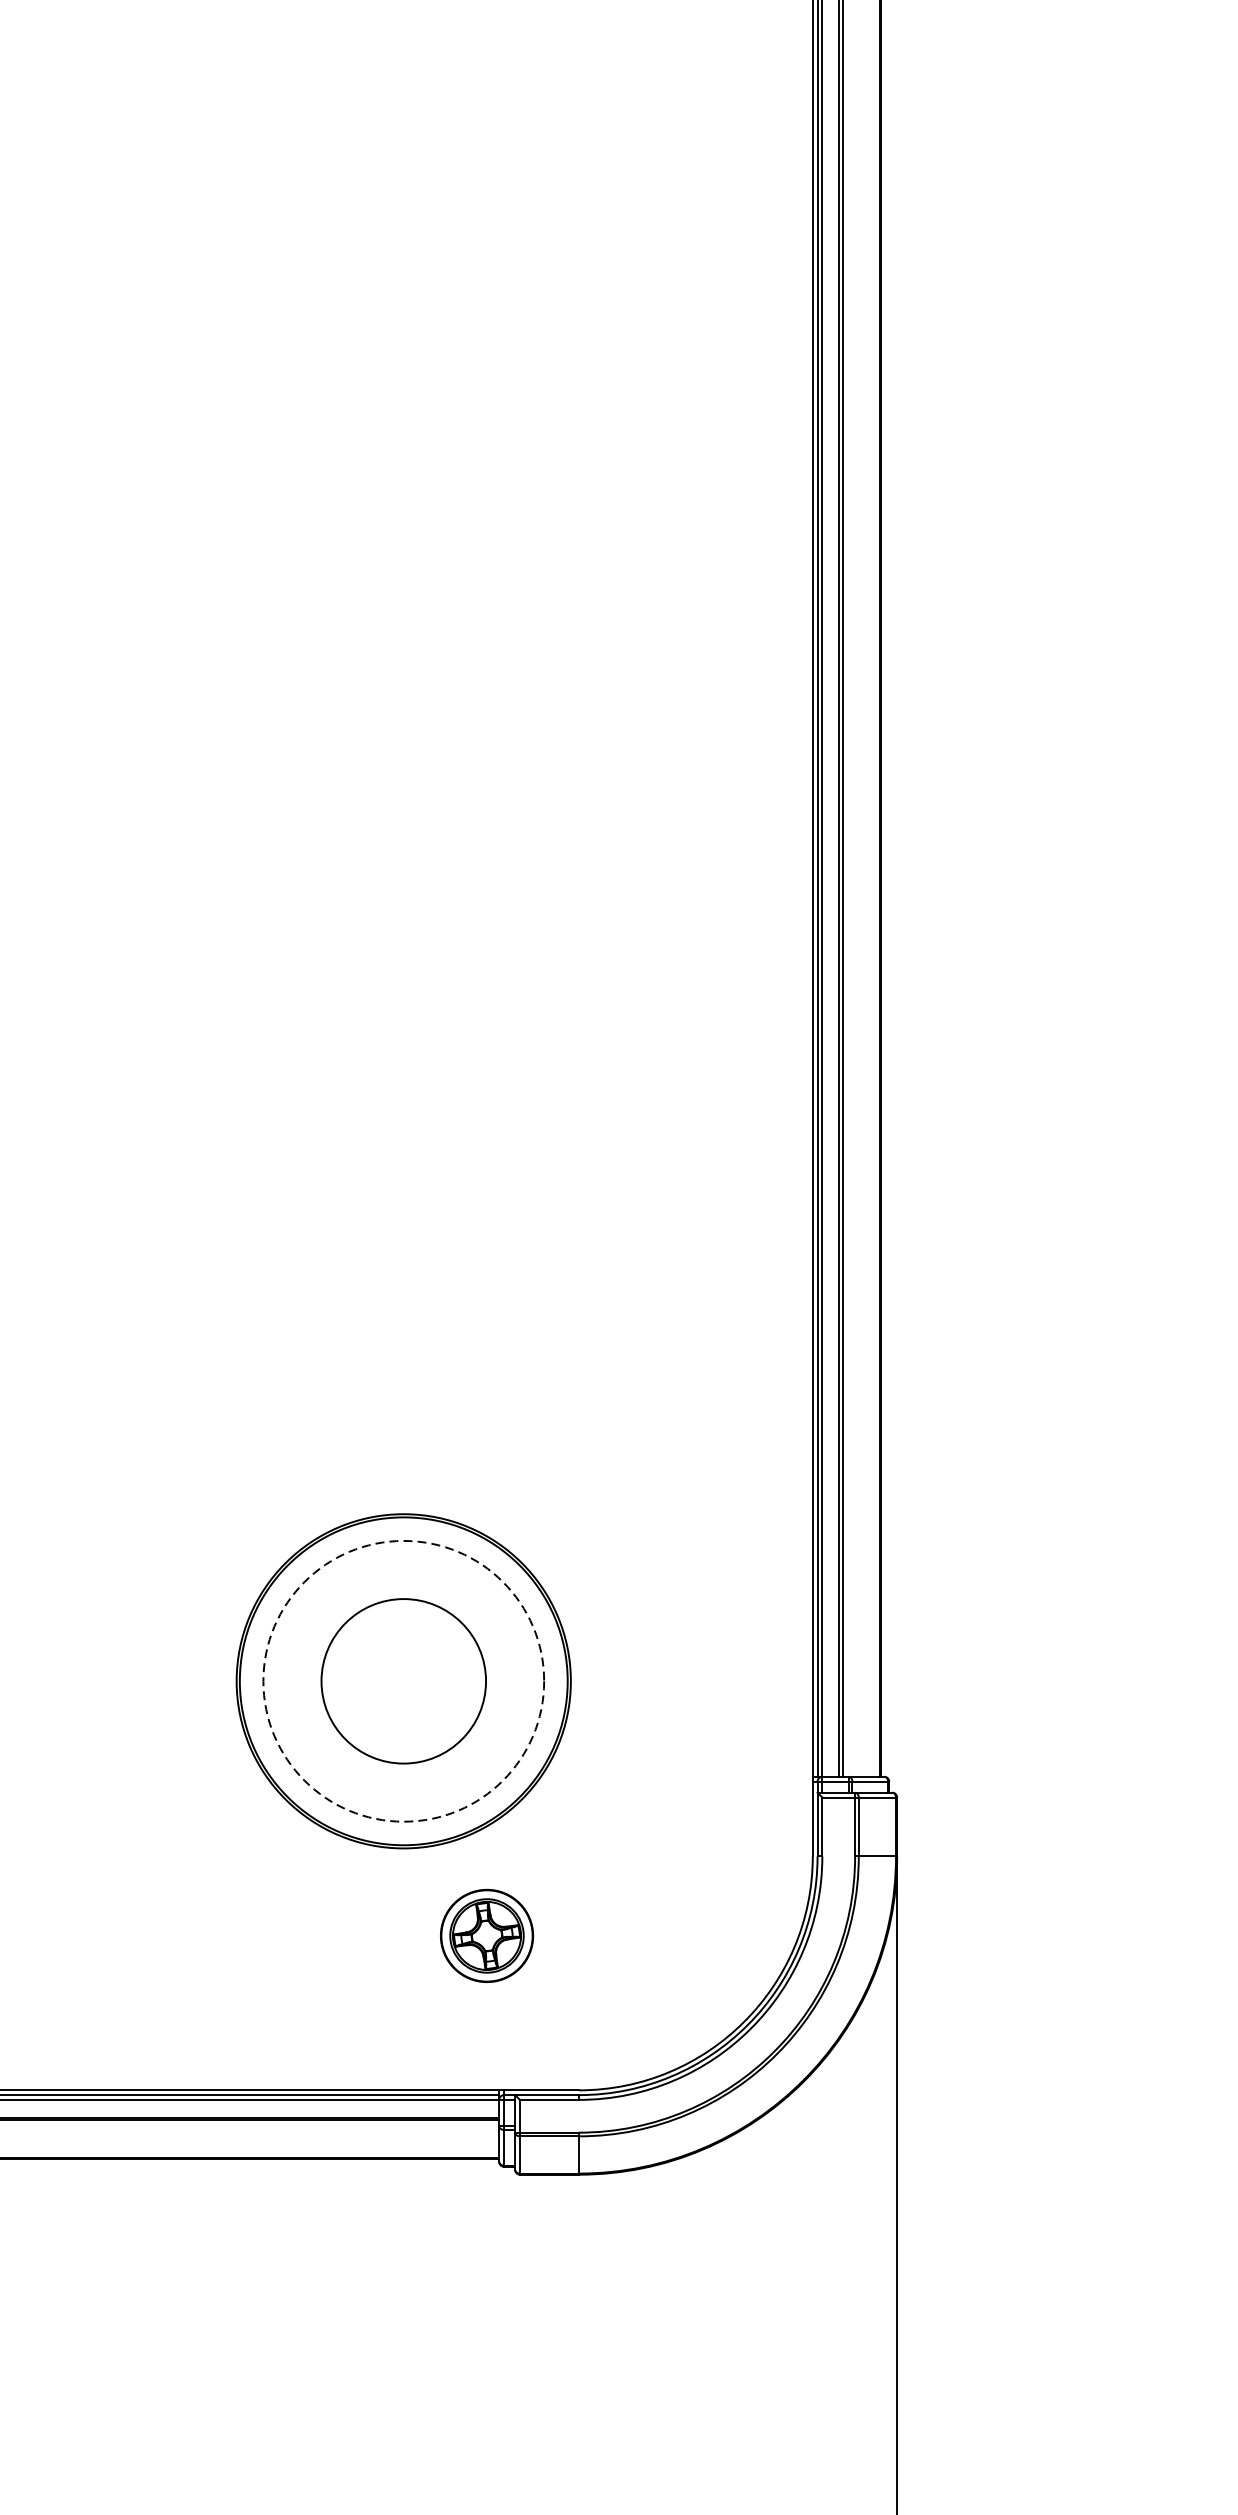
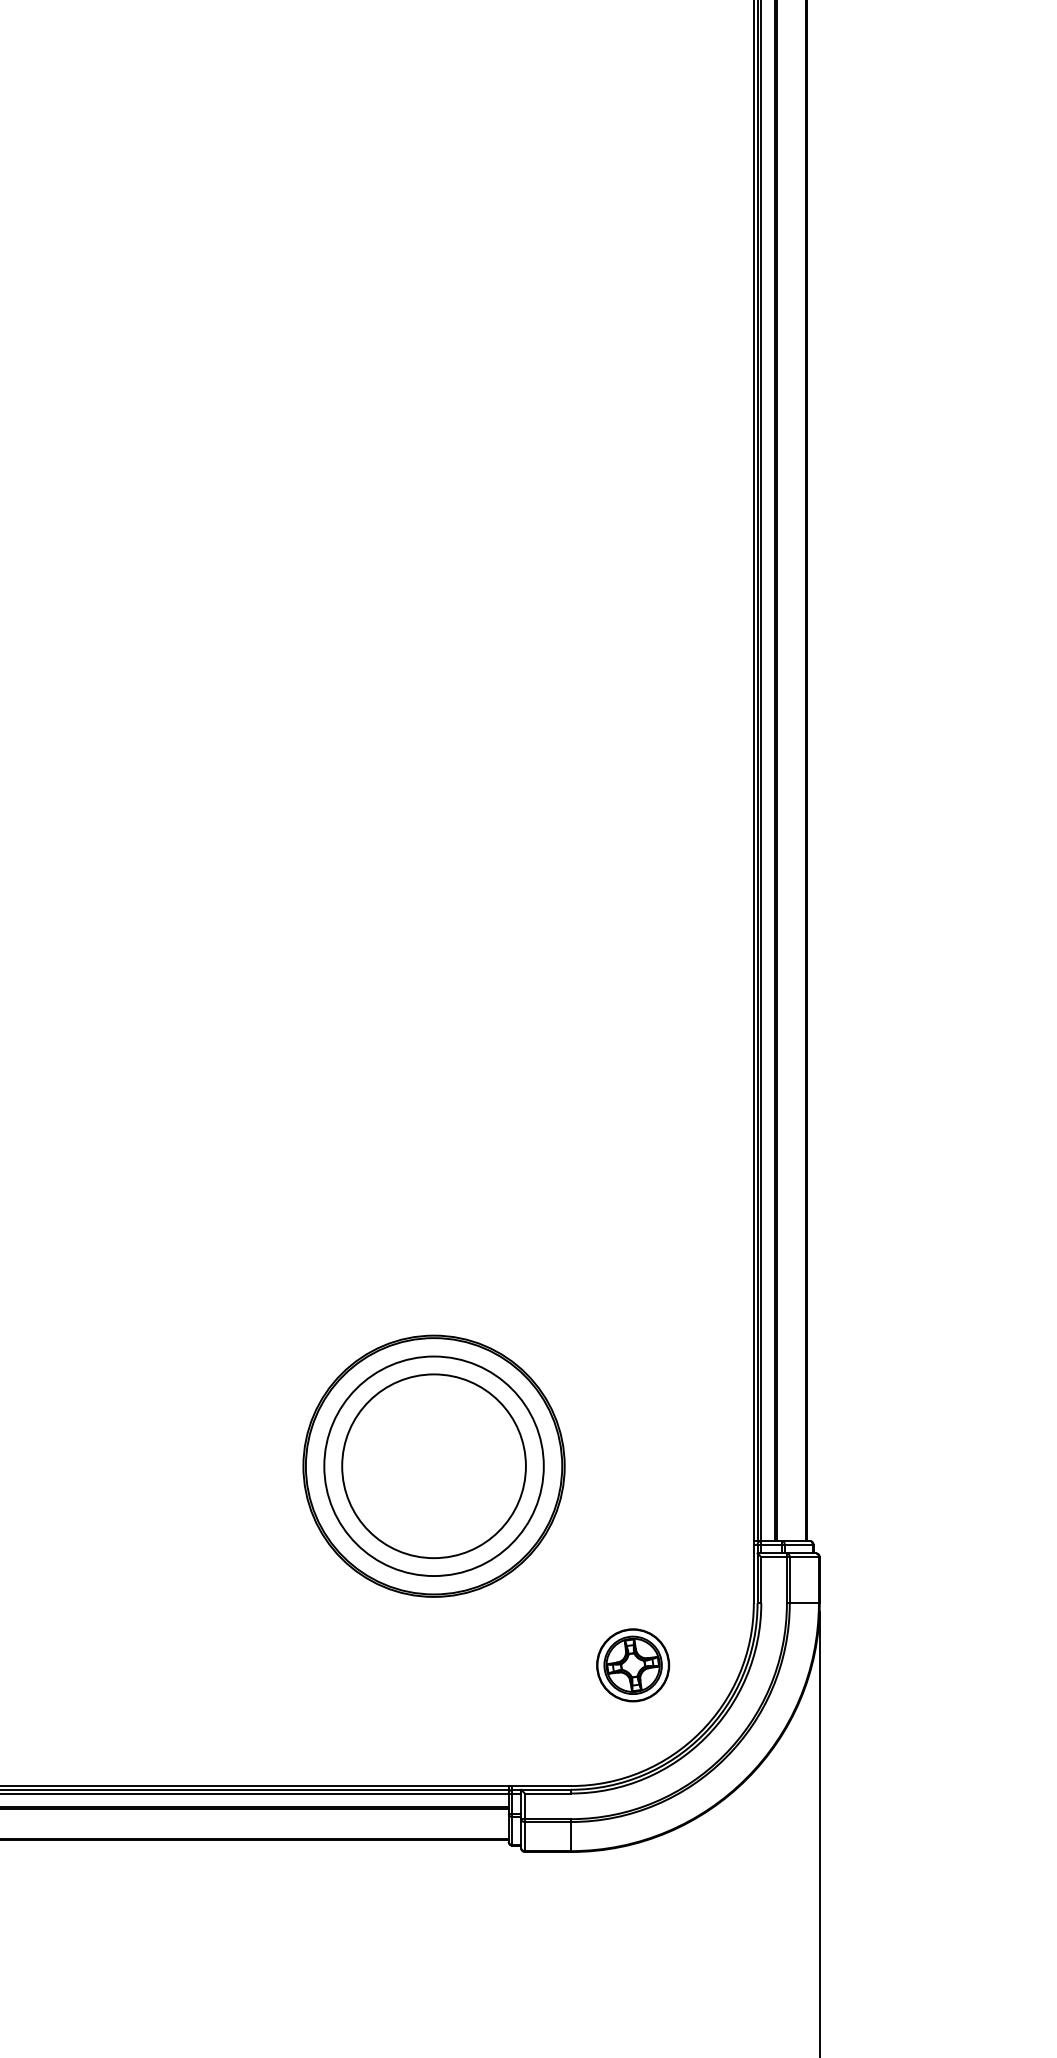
circle: (403, 1681) -> (433, 1466), dashed -> solid
circle: (403, 1681) -> (433, 1466), size x1.43
part: (487, 1936) -> (633, 1665), moved

